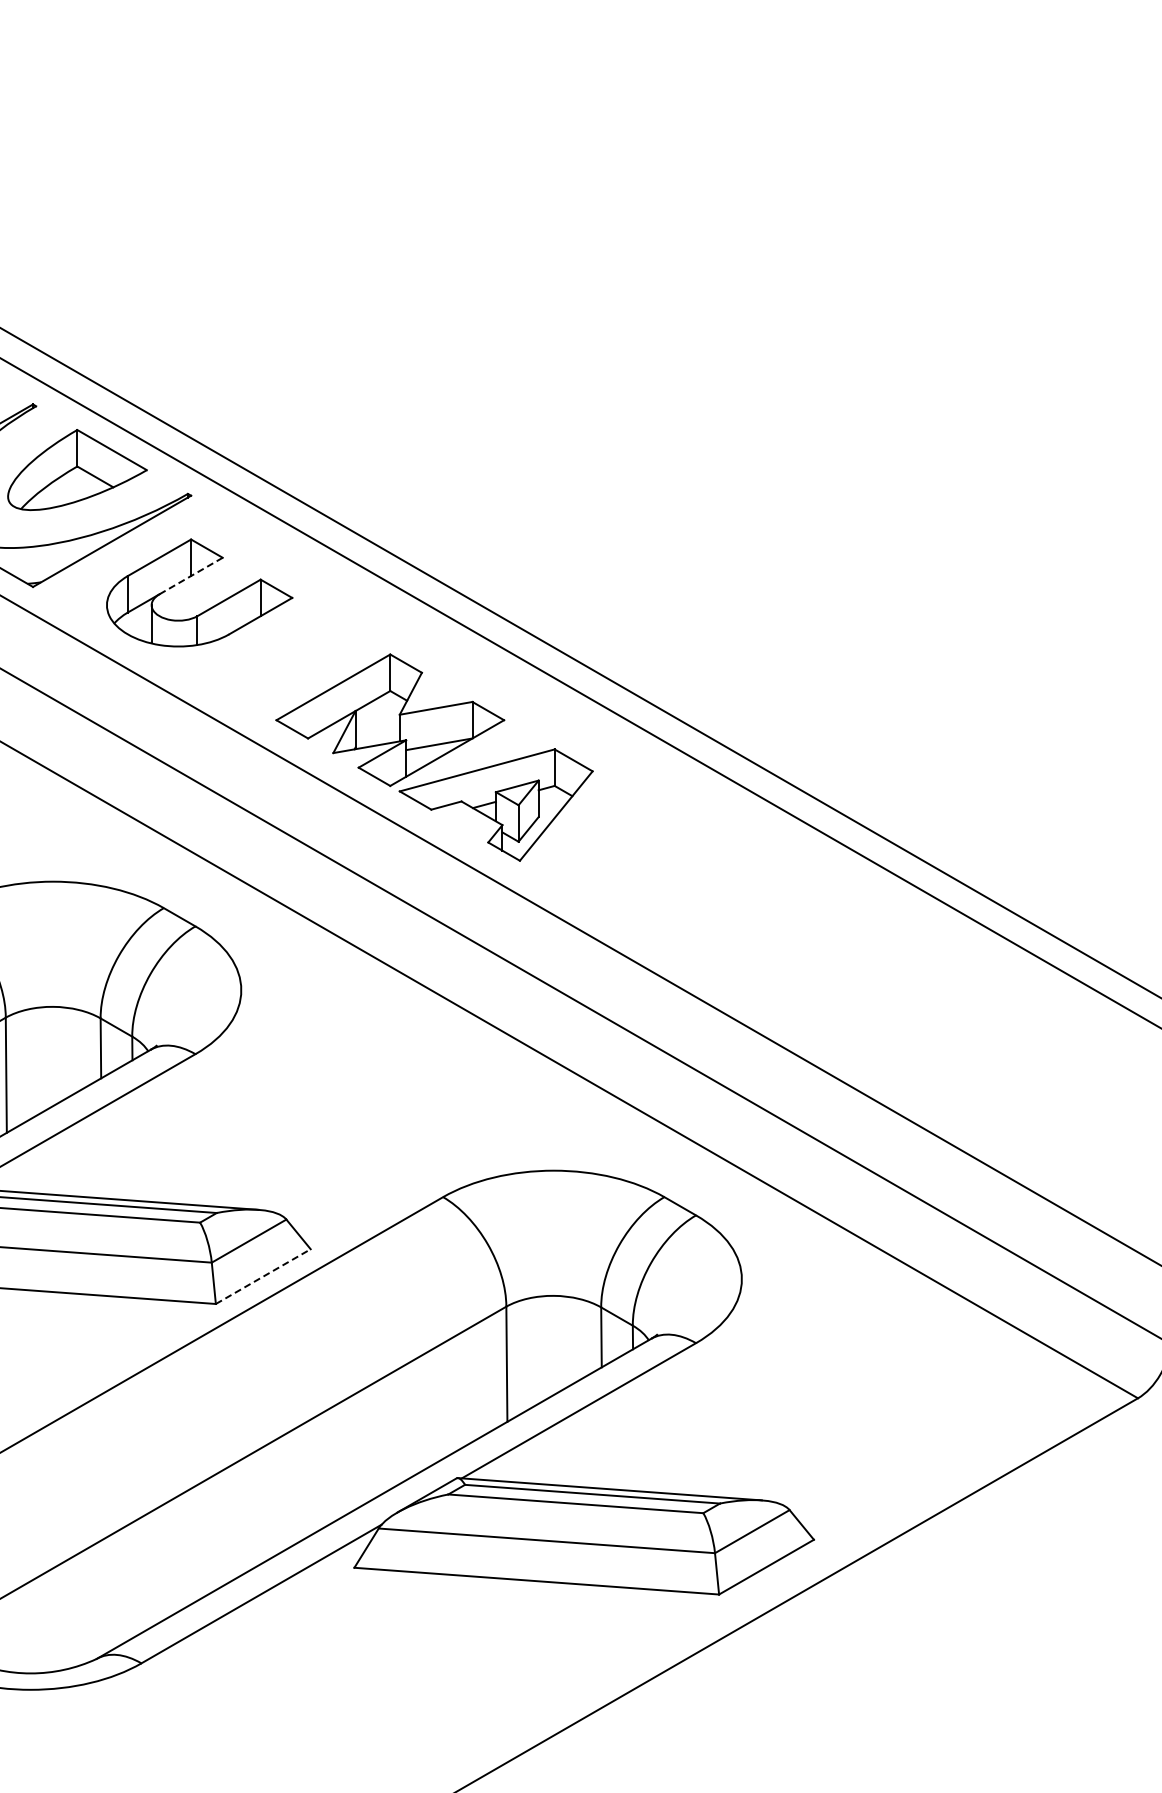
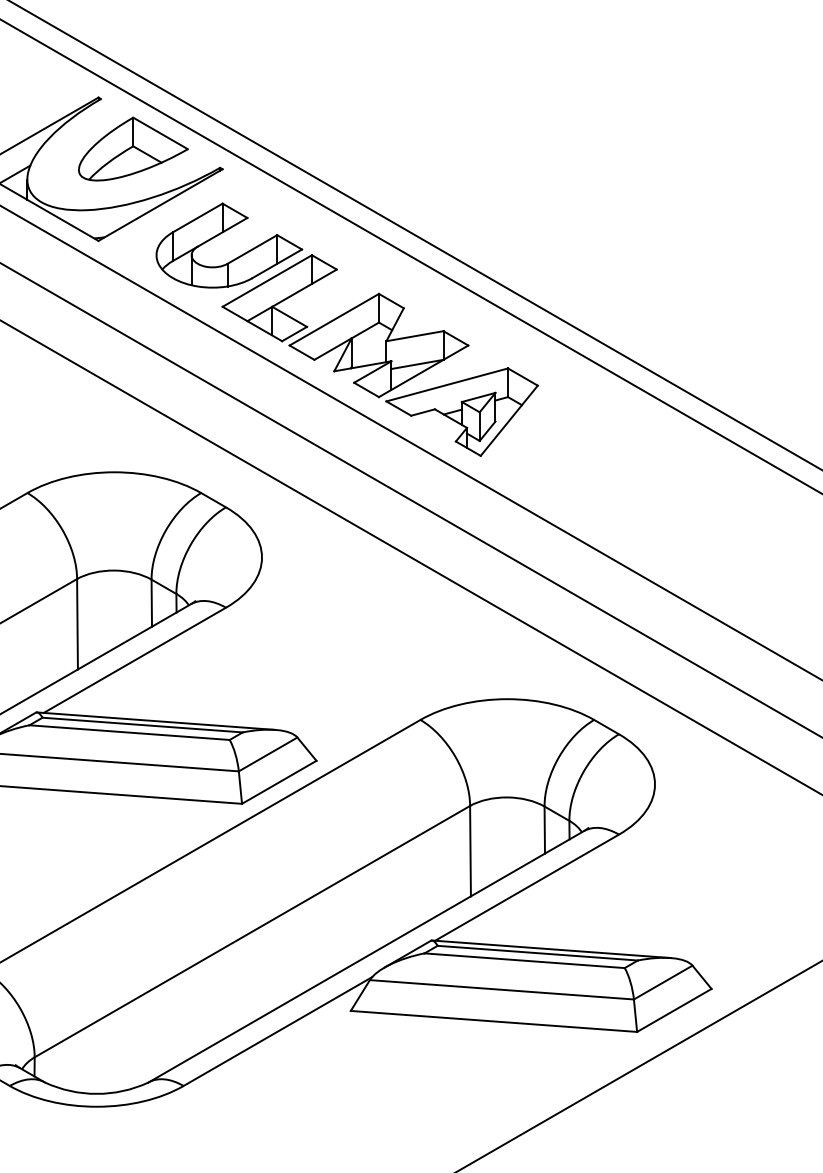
line: (191, 576) -> (222, 232), dashed -> solid
part: (263, 659) -> (279, 297), added
line: (263, 1276) -> (279, 782), dashed -> solid

